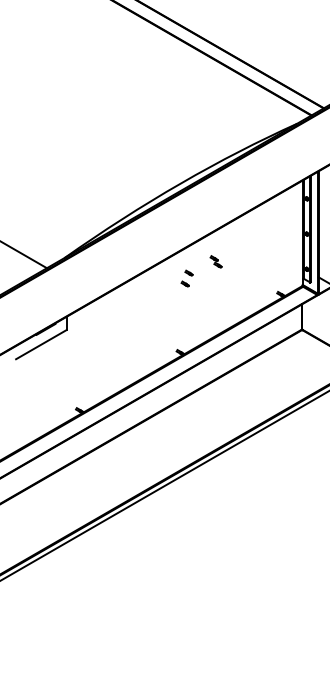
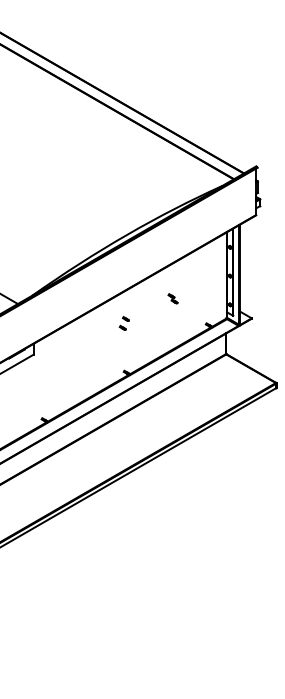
part: (215, 261) -> (172, 298), moved
part: (186, 278) -> (123, 323), moved

